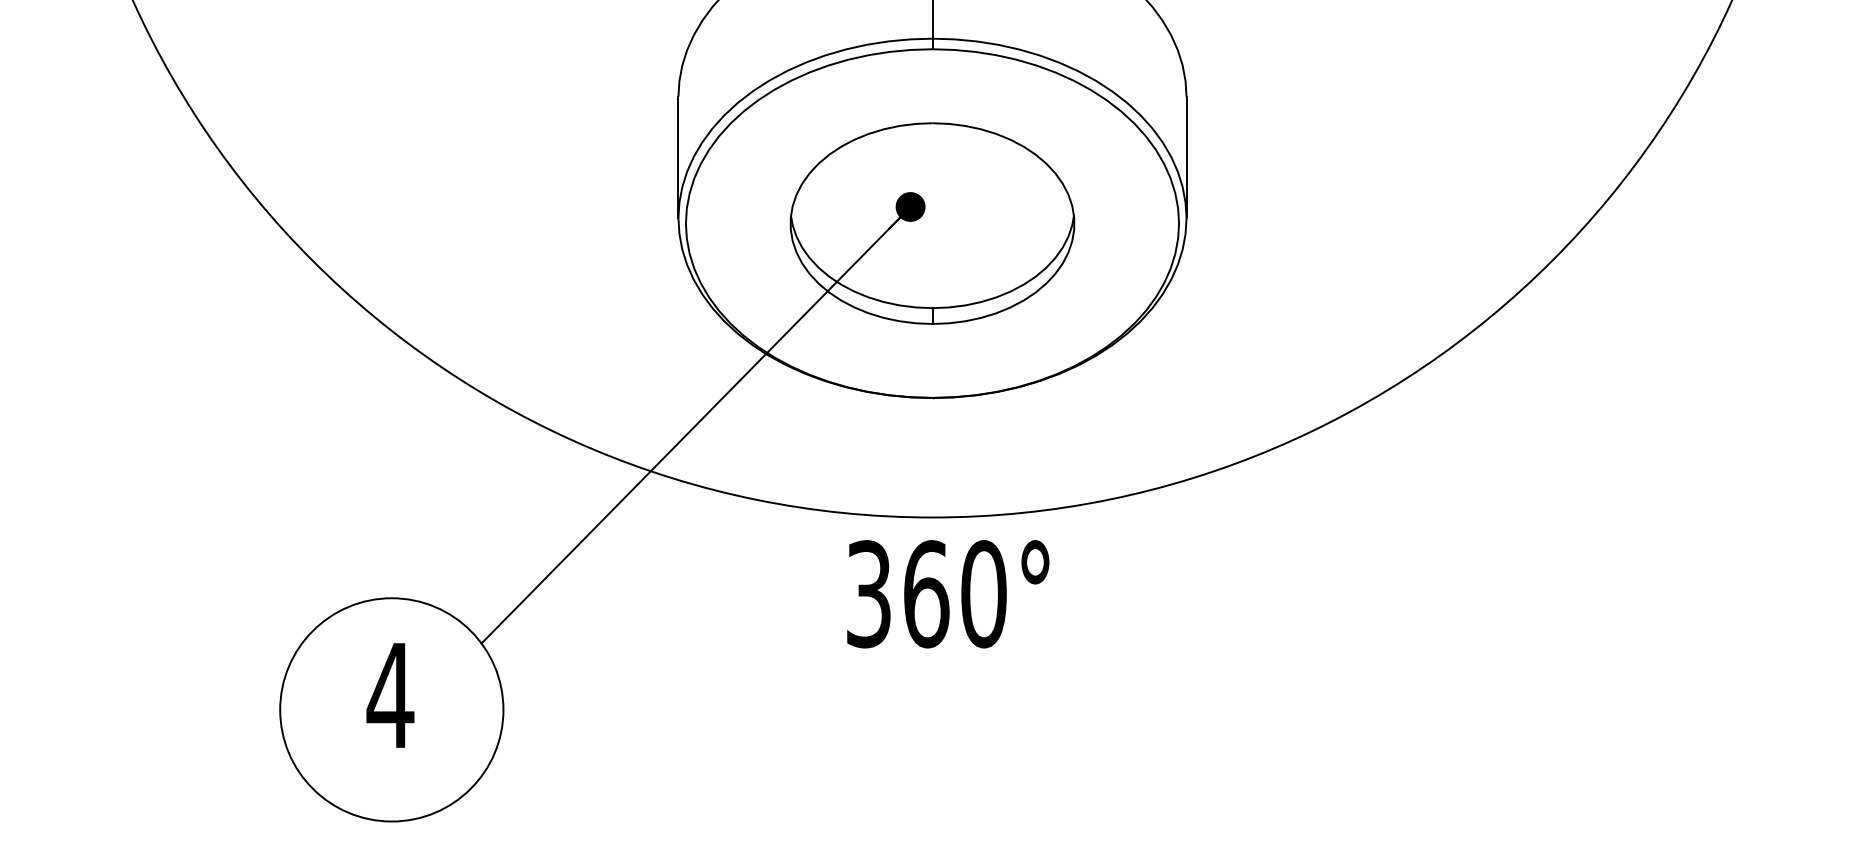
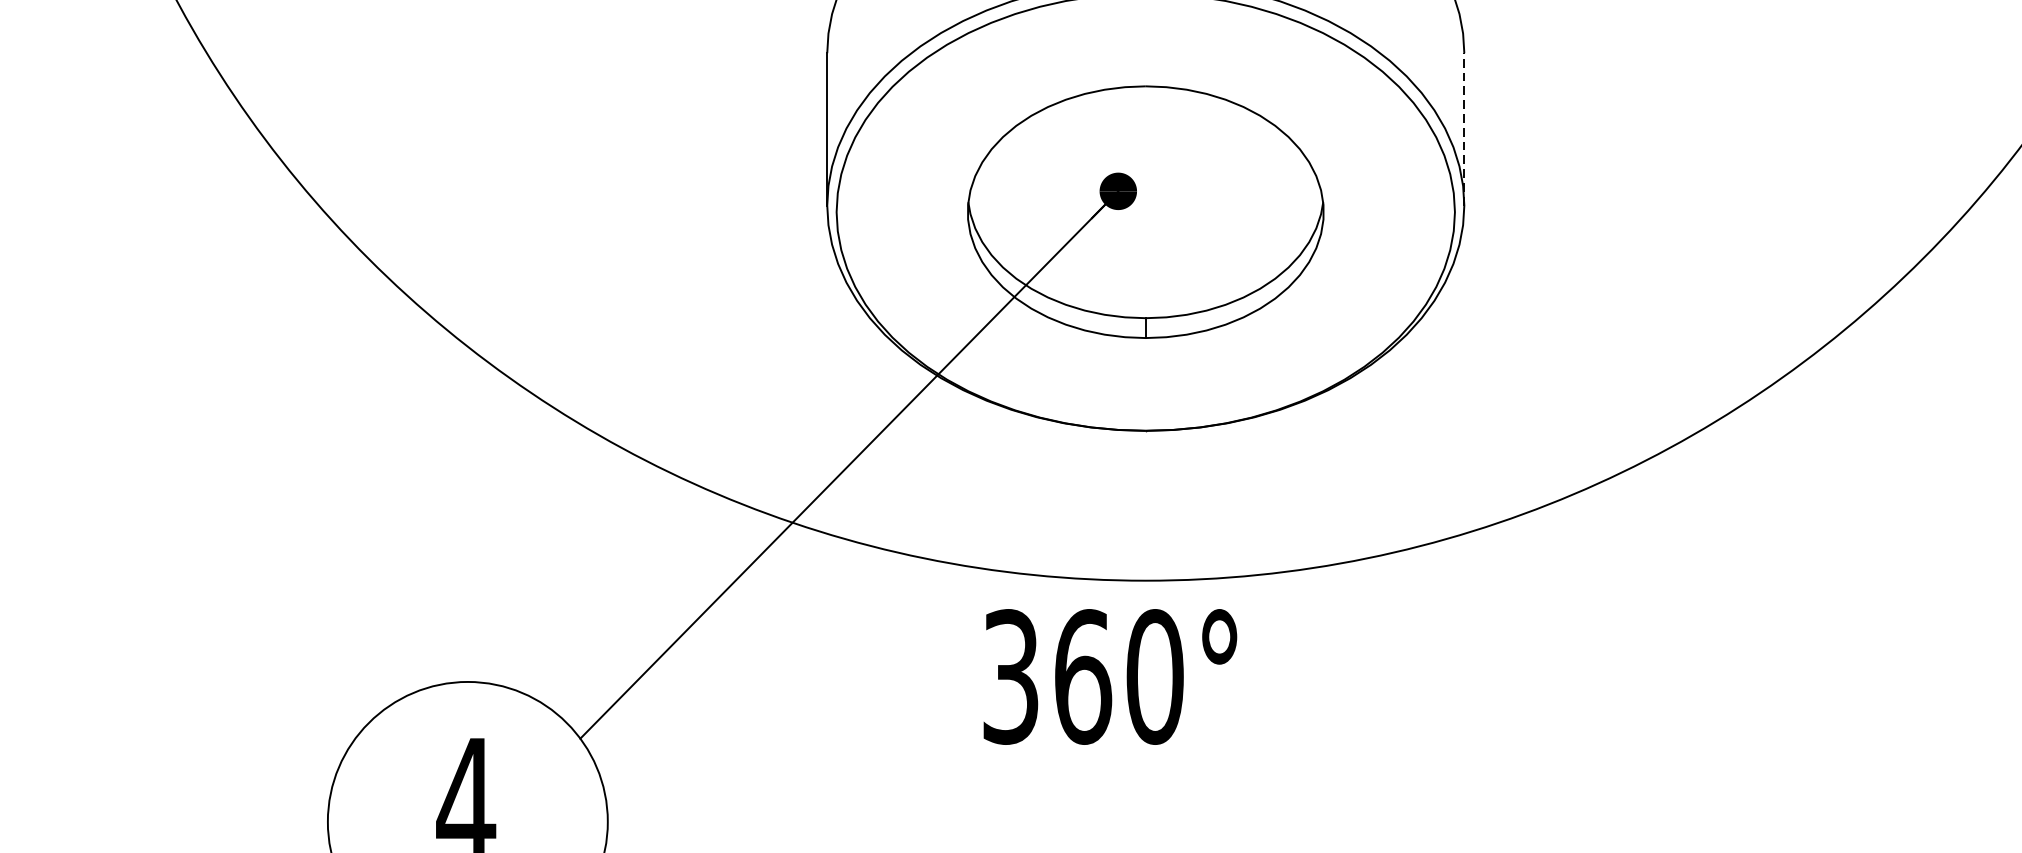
line: (1186, 157) -> (1464, 129), solid -> dashed
text: (948, 594) -> (1110, 677), moved

